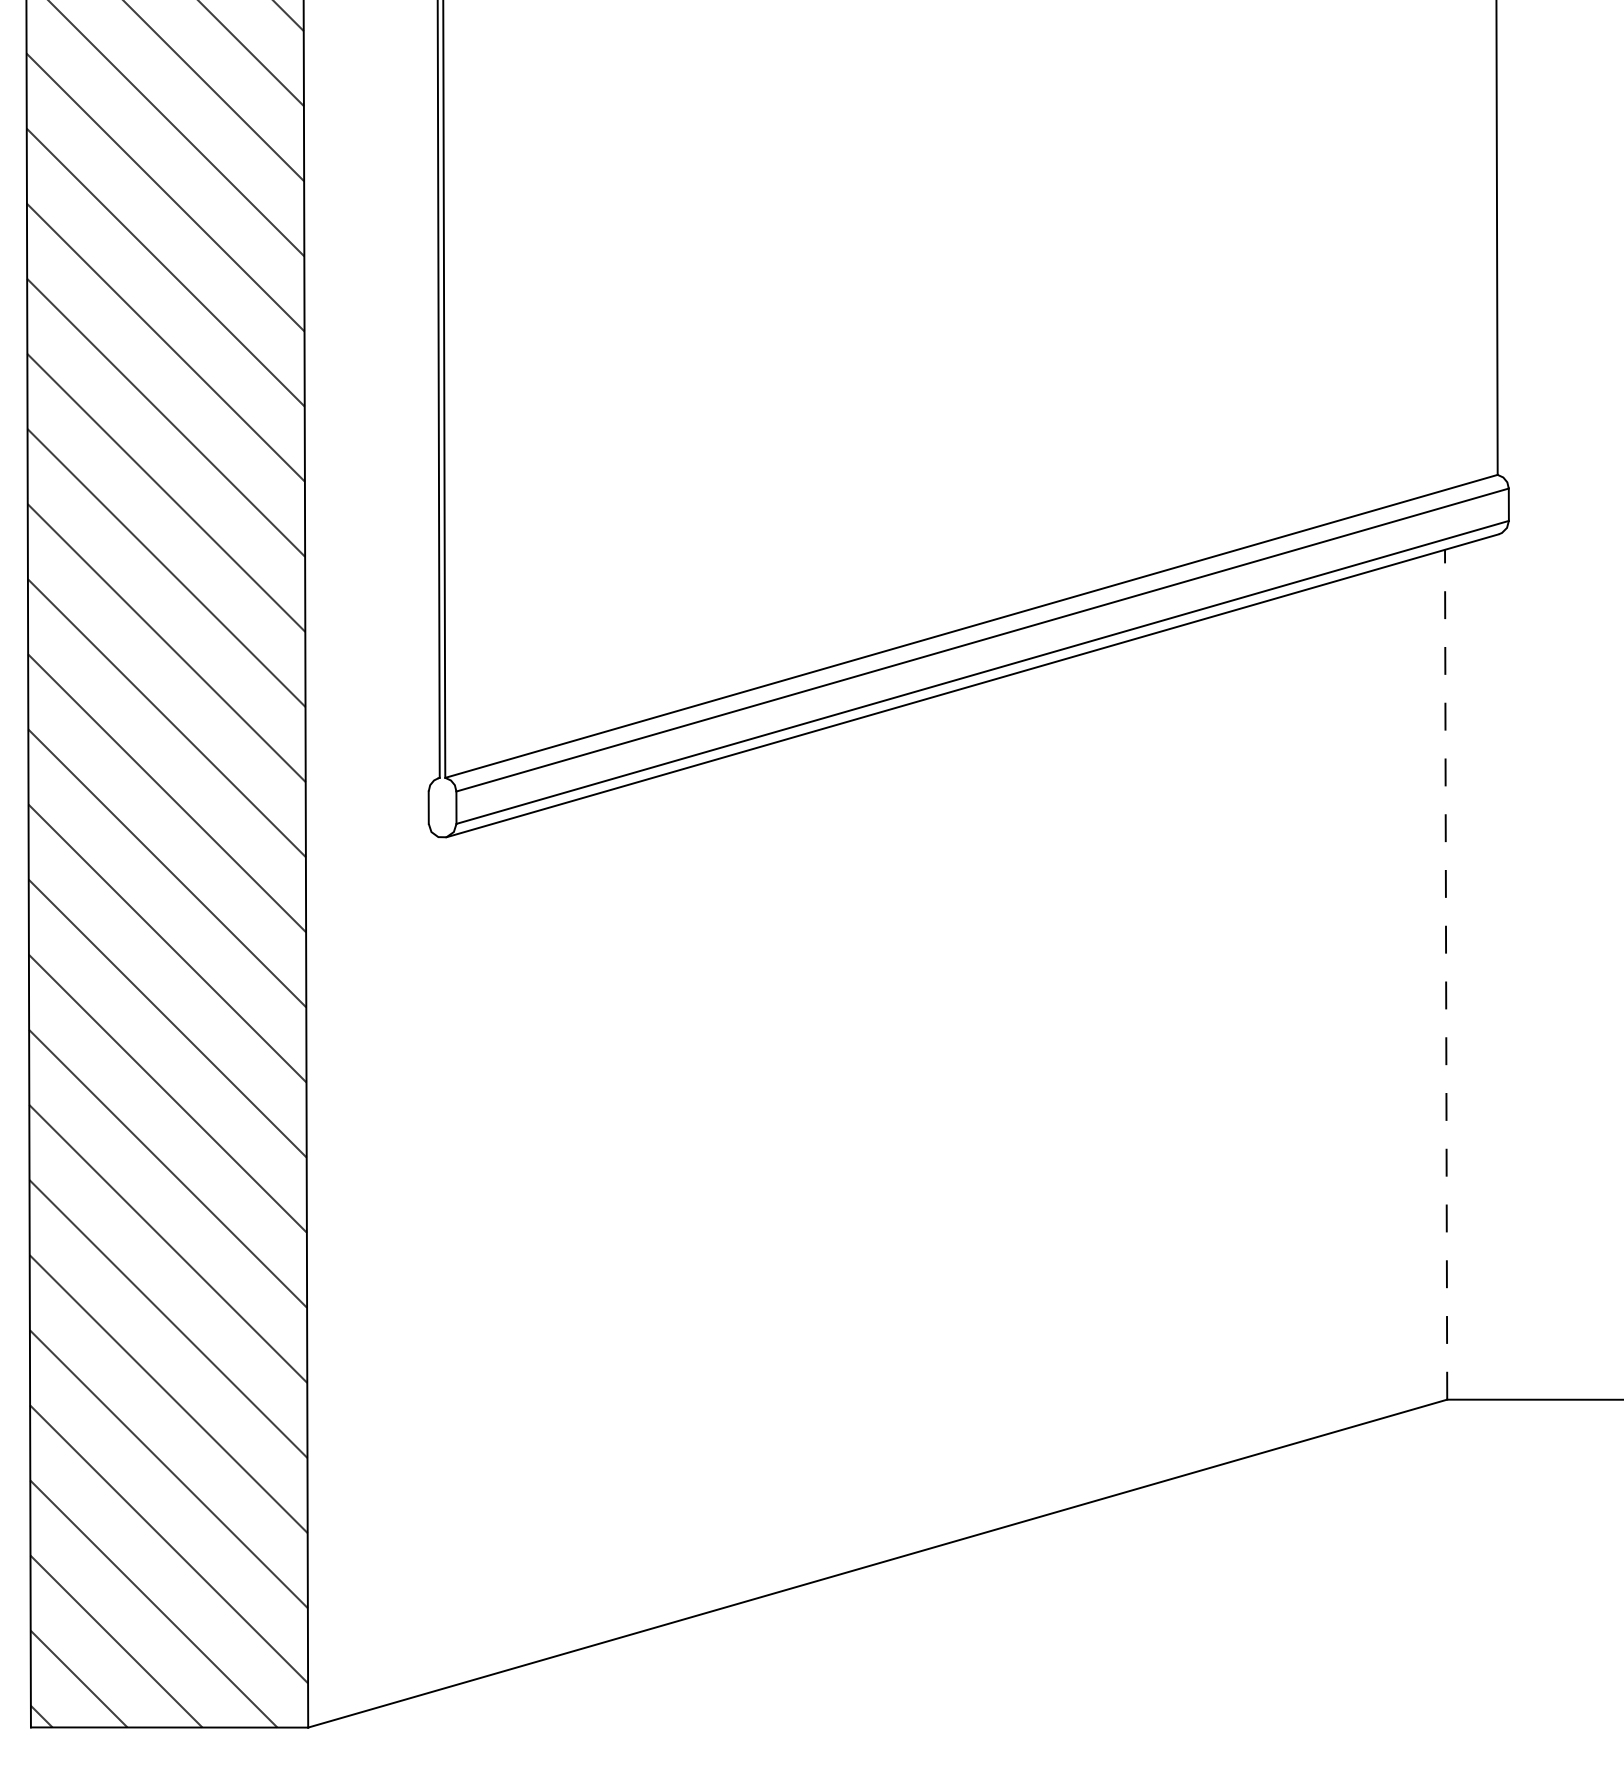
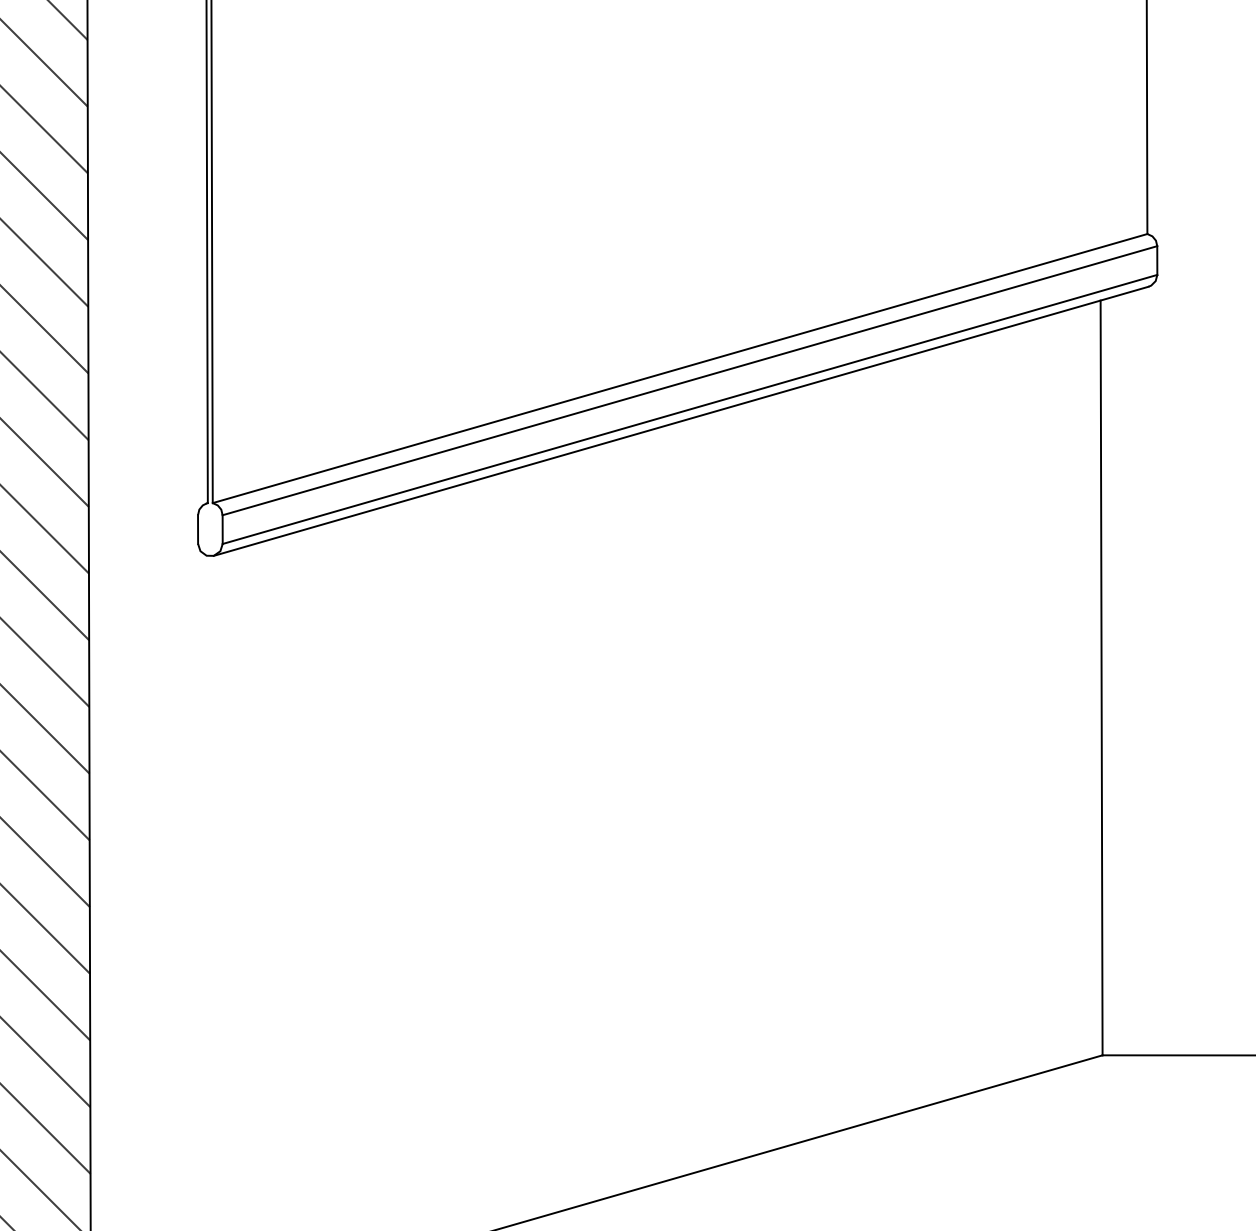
line: (1446, 974) -> (1101, 677), dashed -> solid

